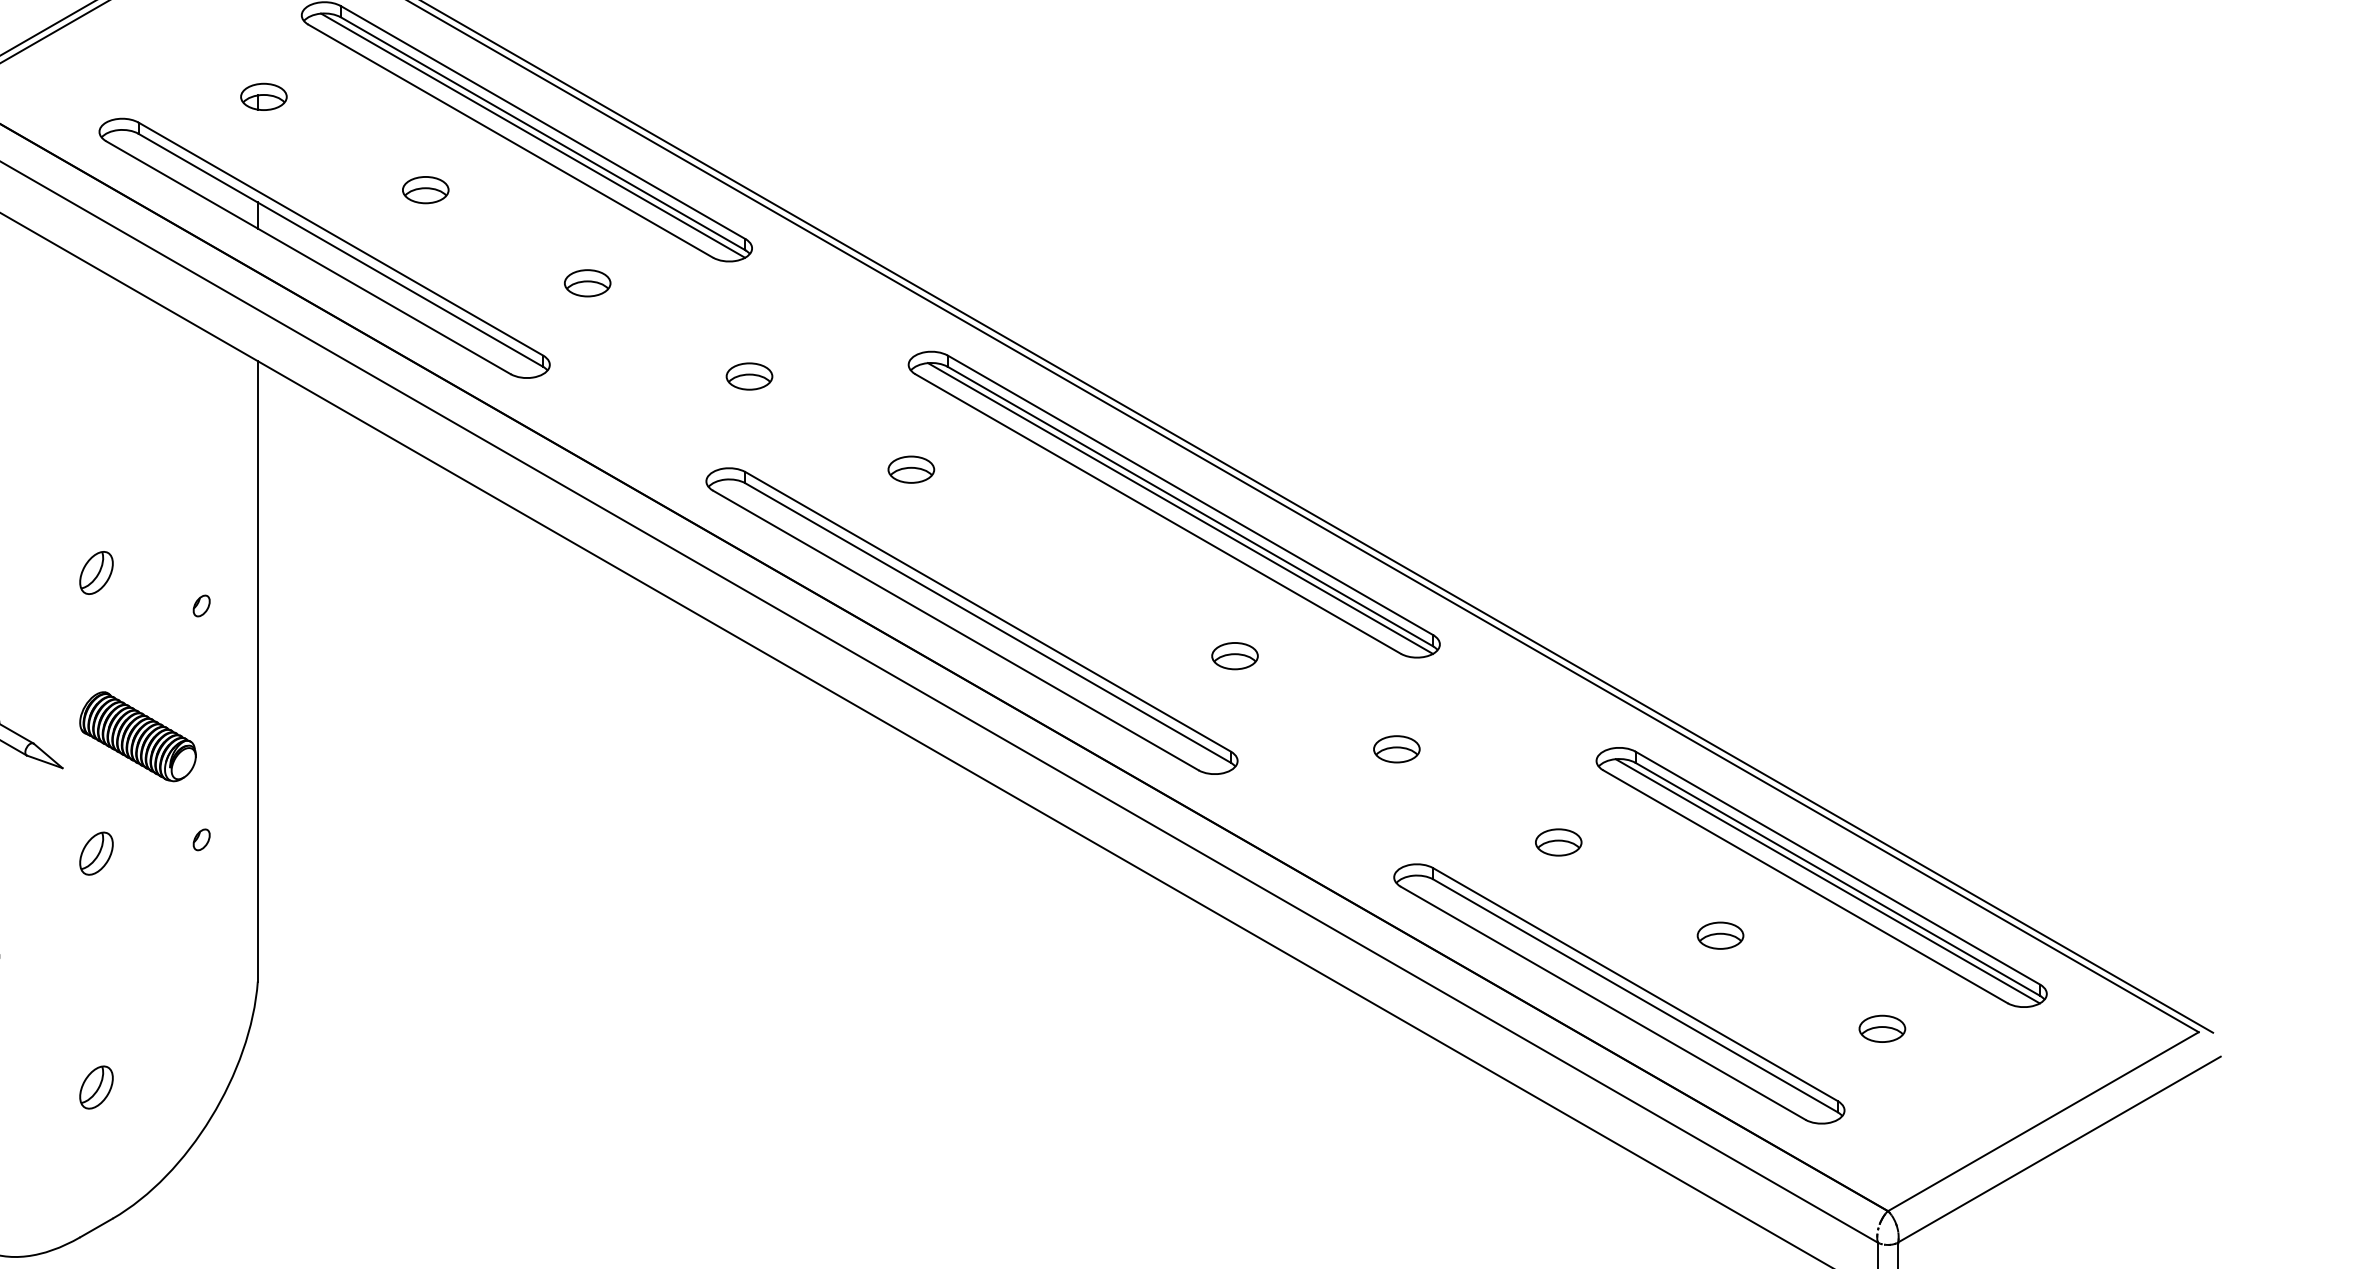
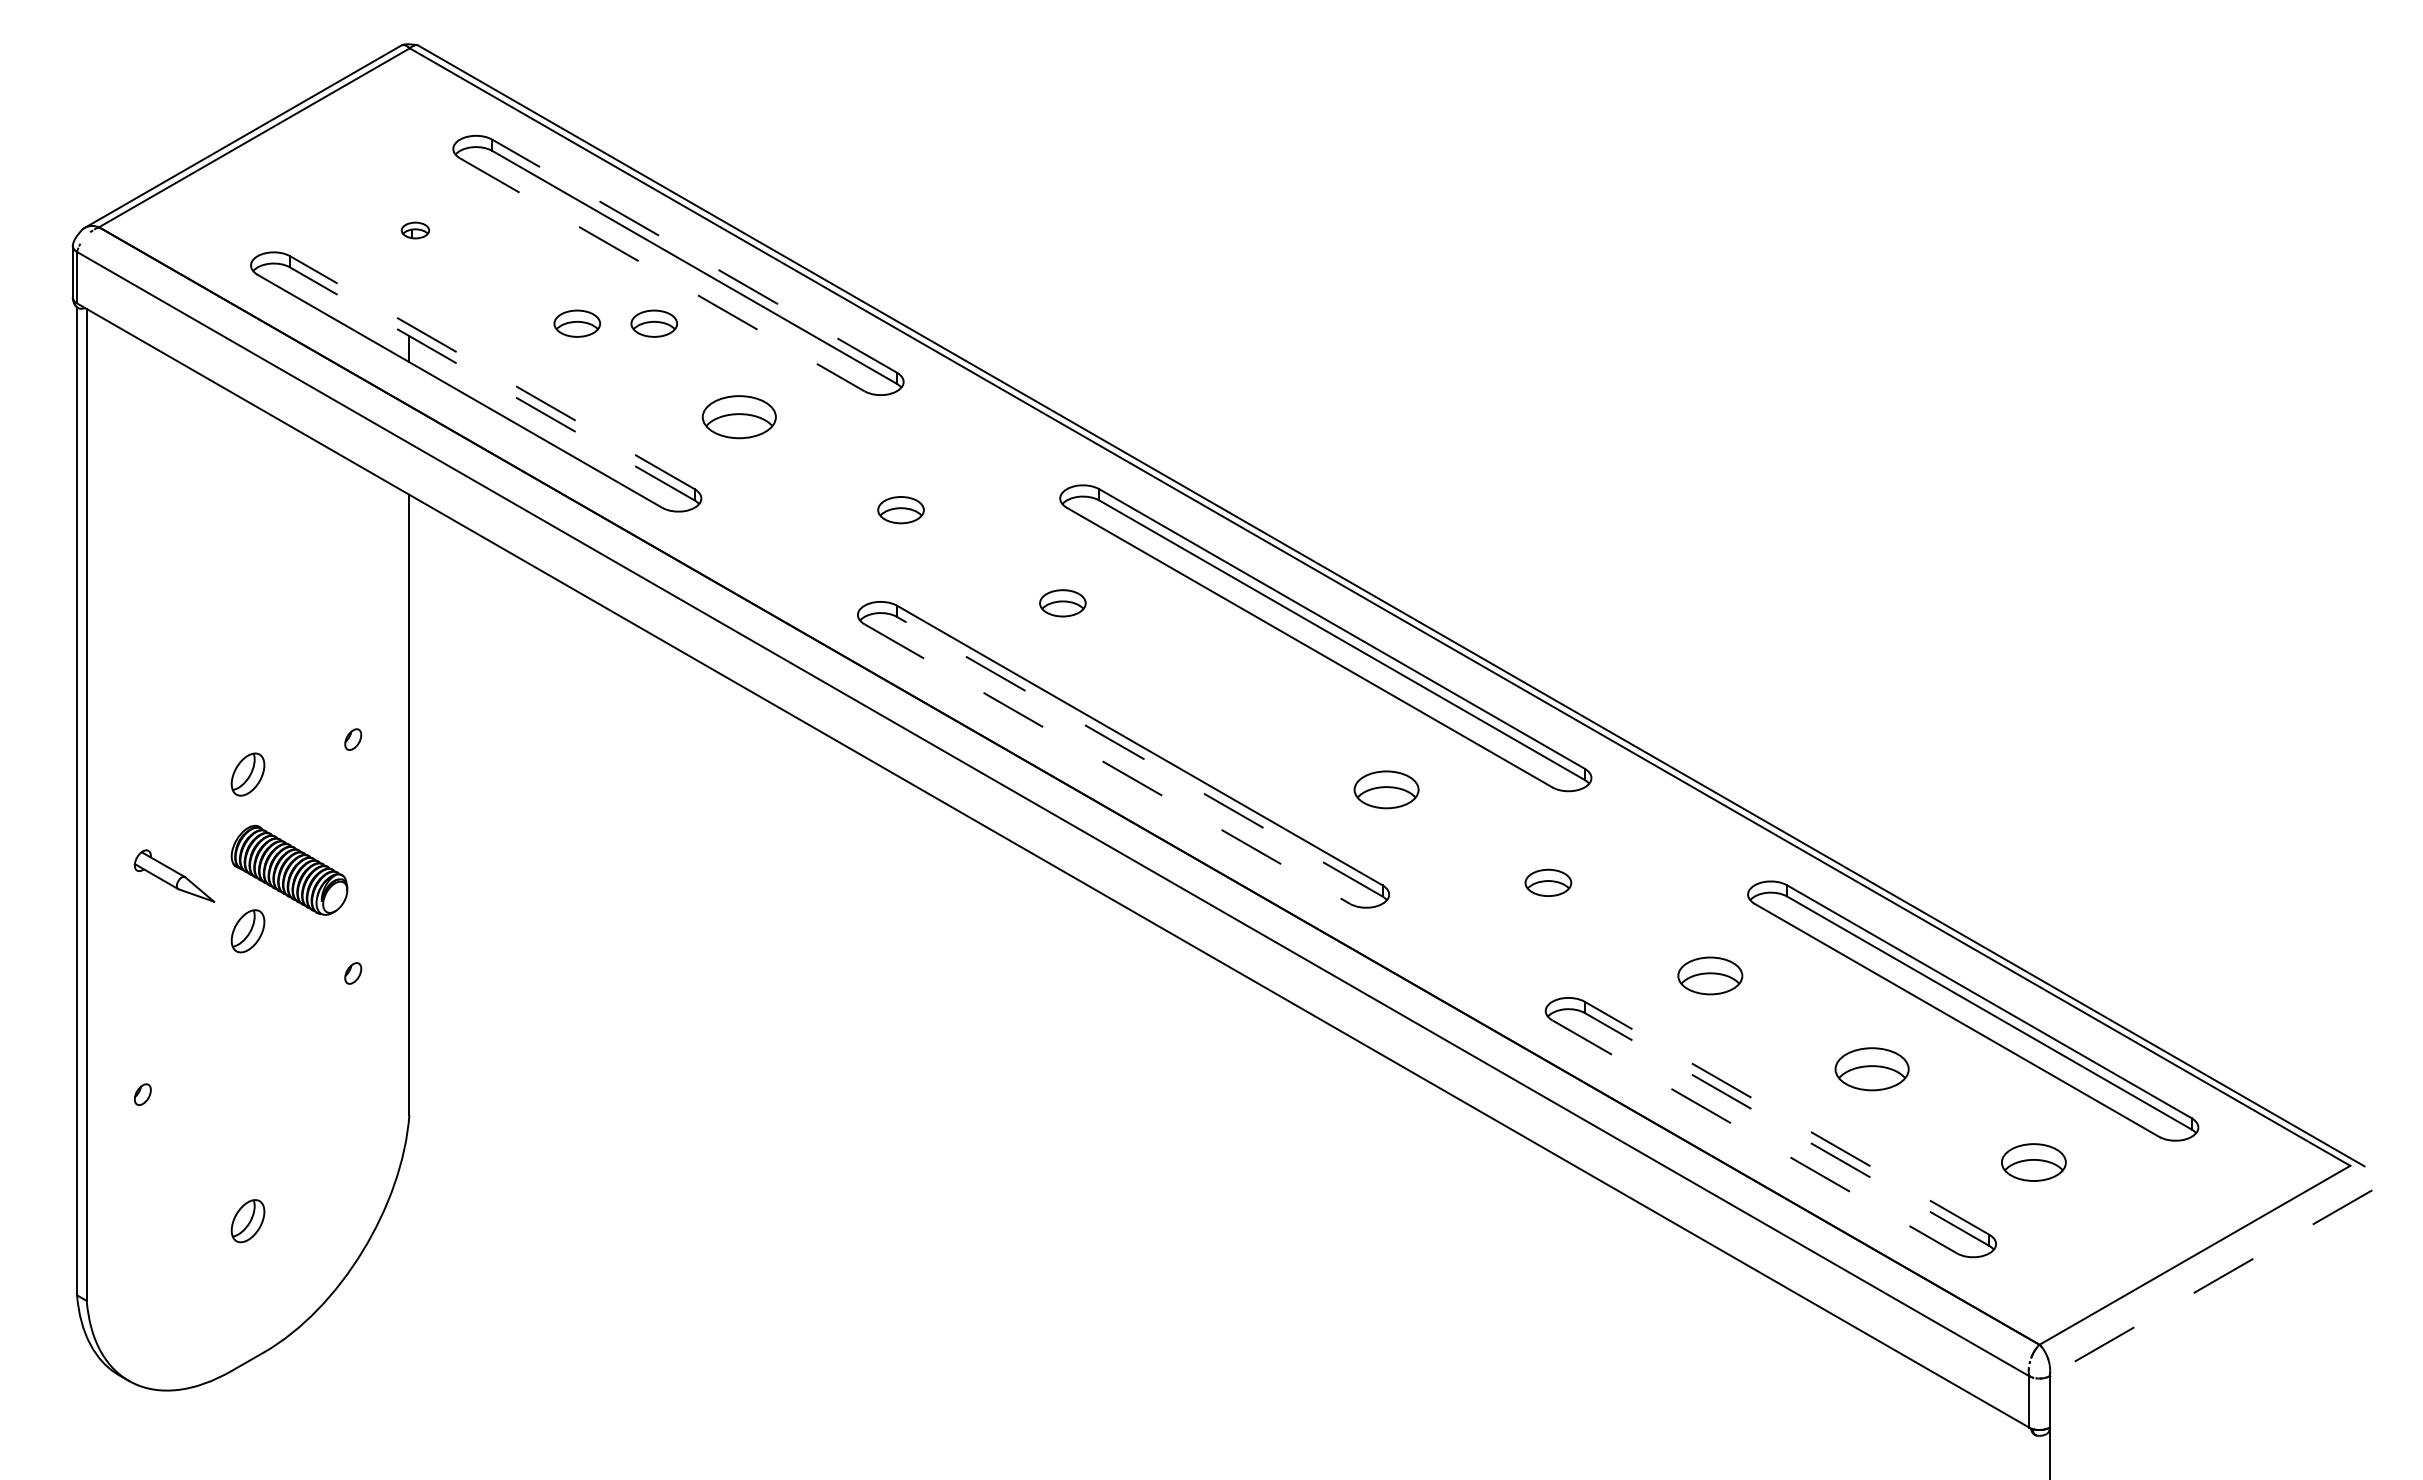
part: (263, 96) -> (415, 230), size x0.6
line: (542, 121) -> (694, 255), solid -> dashed
line: (532, 135) -> (684, 269), removed
line: (510, 141) -> (662, 275), solid -> dashed
part: (502, 189) -> (654, 323), added
line: (339, 238) -> (491, 372), solid -> dashed
line: (339, 249) -> (491, 383), solid -> dashed
part: (586, 282) -> (738, 416), size x1.6
line: (1179, 507) -> (1331, 641), removed
part: (95, 572) -> (247, 774), moved
line: (987, 622) -> (1139, 756), solid -> dashed
line: (955, 630) -> (1107, 764), solid -> dashed
part: (1234, 655) -> (1386, 789), size x1.4
part: (1557, 842) -> (1709, 976), size x1.4
part: (95, 853) -> (247, 931), moved
line: (1827, 880) -> (1979, 1014), removed
part: (1719, 935) -> (1871, 1069), size x1.6
line: (1634, 984) -> (1786, 1118), solid -> dashed
line: (1634, 995) -> (1786, 1129), solid -> dashed
line: (1603, 1003) -> (1755, 1137), solid -> dashed
part: (1881, 1028) -> (2033, 1162), size x1.4
line: (2058, 1149) -> (2210, 1283), solid -> dashed

